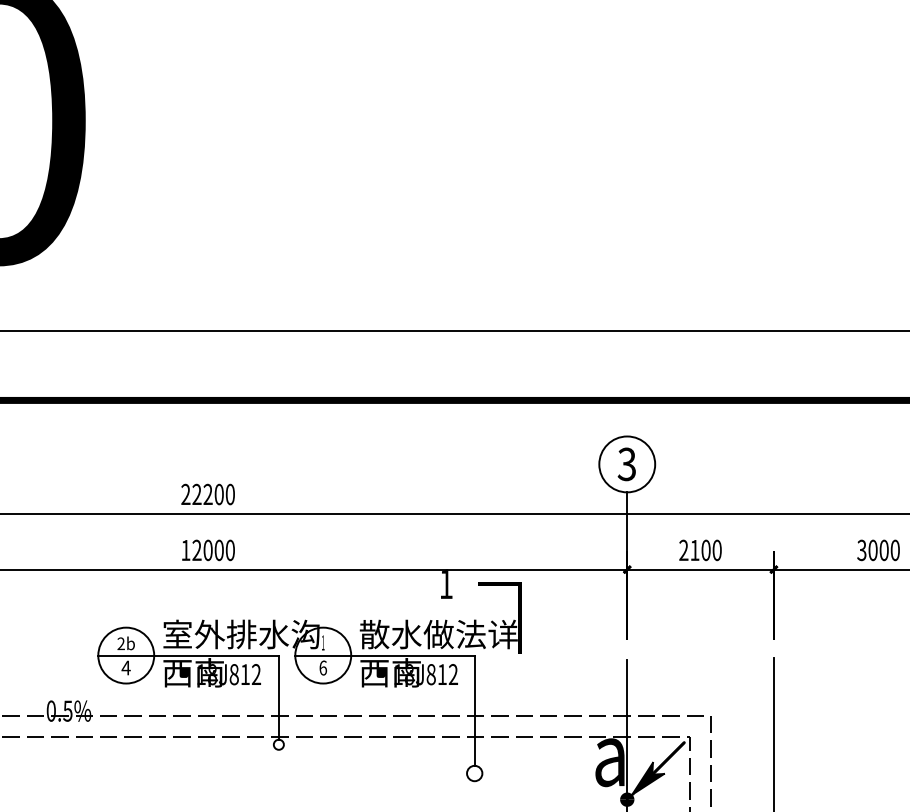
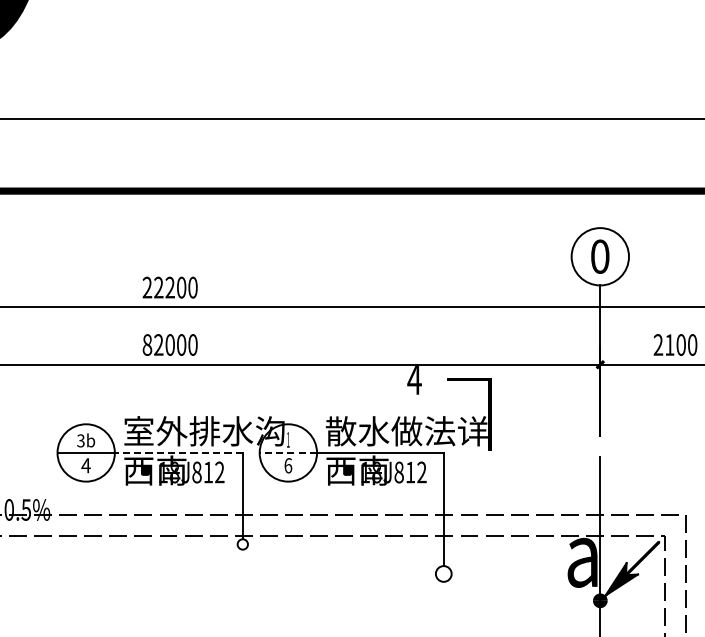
text: (626, 464) -> (599, 256), 3 -> 0
text: (185, 550) -> (146, 345), 12000 -> 82000
text: (446, 584) -> (414, 380), 1 -> 4
text: (120, 644) -> (80, 441), 2b -> 3b
line: (216, 655) -> (178, 452), solid -> dashed
line: (323, 655) -> (288, 452), solid -> dashed

